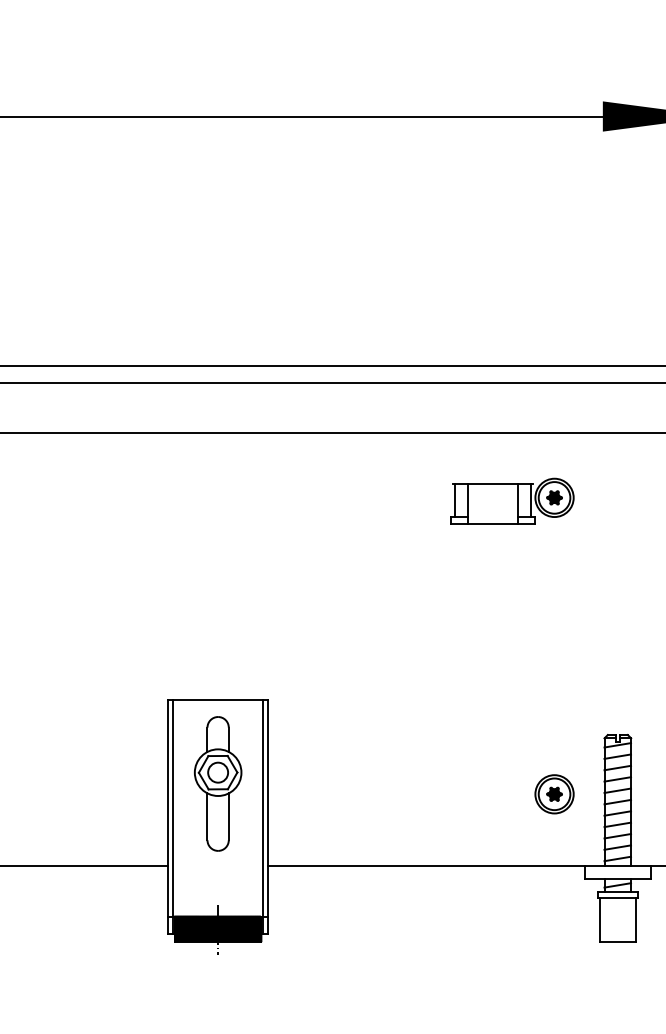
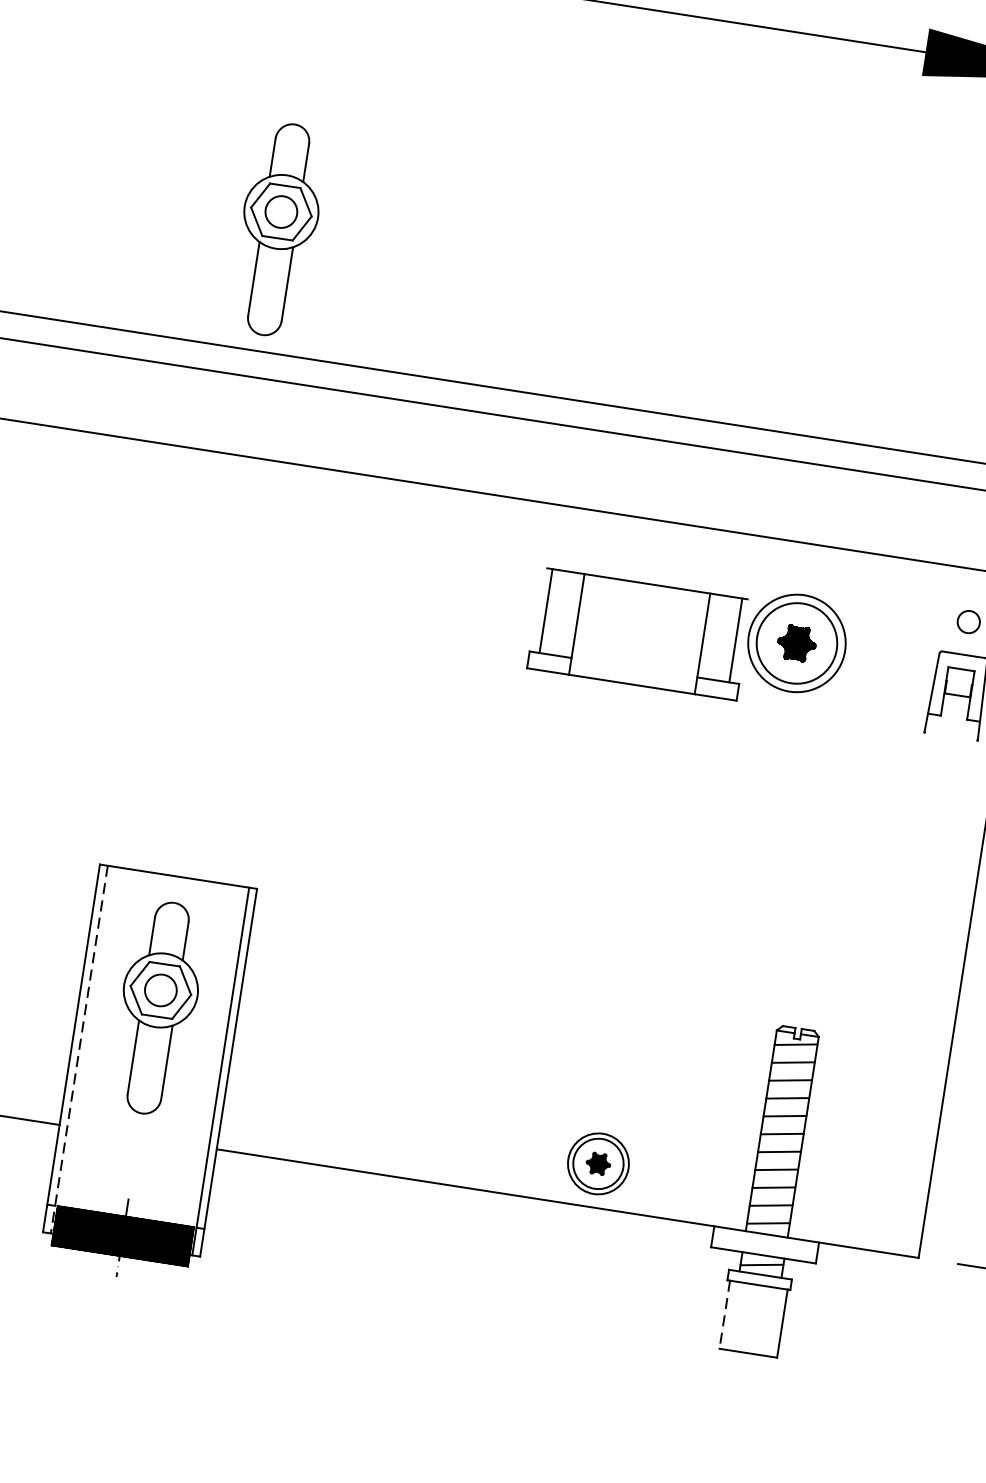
part: (218, 288) -> (279, 229), added
part: (512, 500) -> (690, 634), size x1.6
part: (554, 794) -> (598, 1164), moved
line: (173, 817) -> (79, 1050), solid -> dashed
line: (599, 919) -> (724, 1314), solid -> dashed

